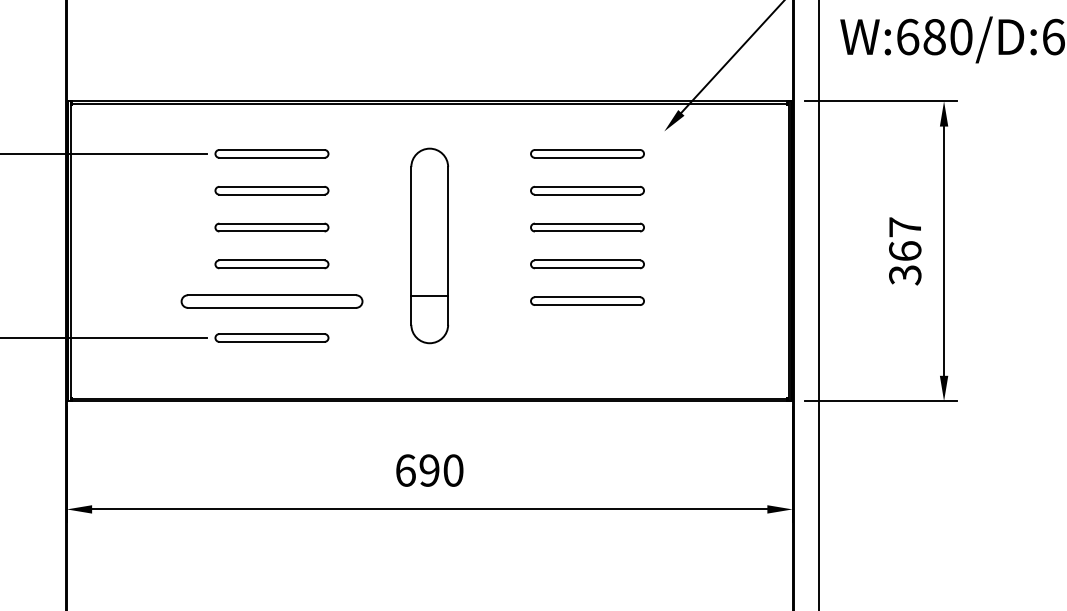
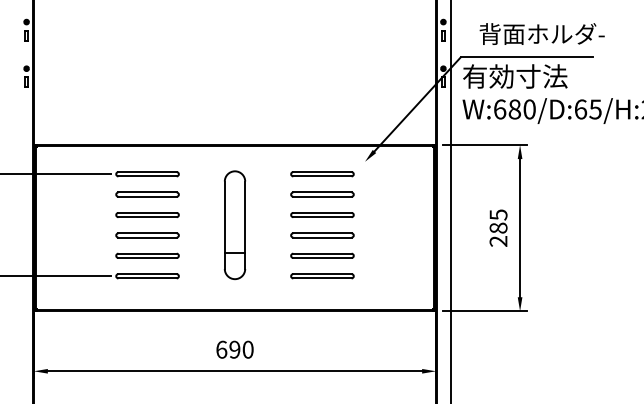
text: (905, 251) -> (498, 228), 367 -> 285
part: (271, 300) -> (147, 255), size x0.62
part: (587, 338) -> (322, 276), added

